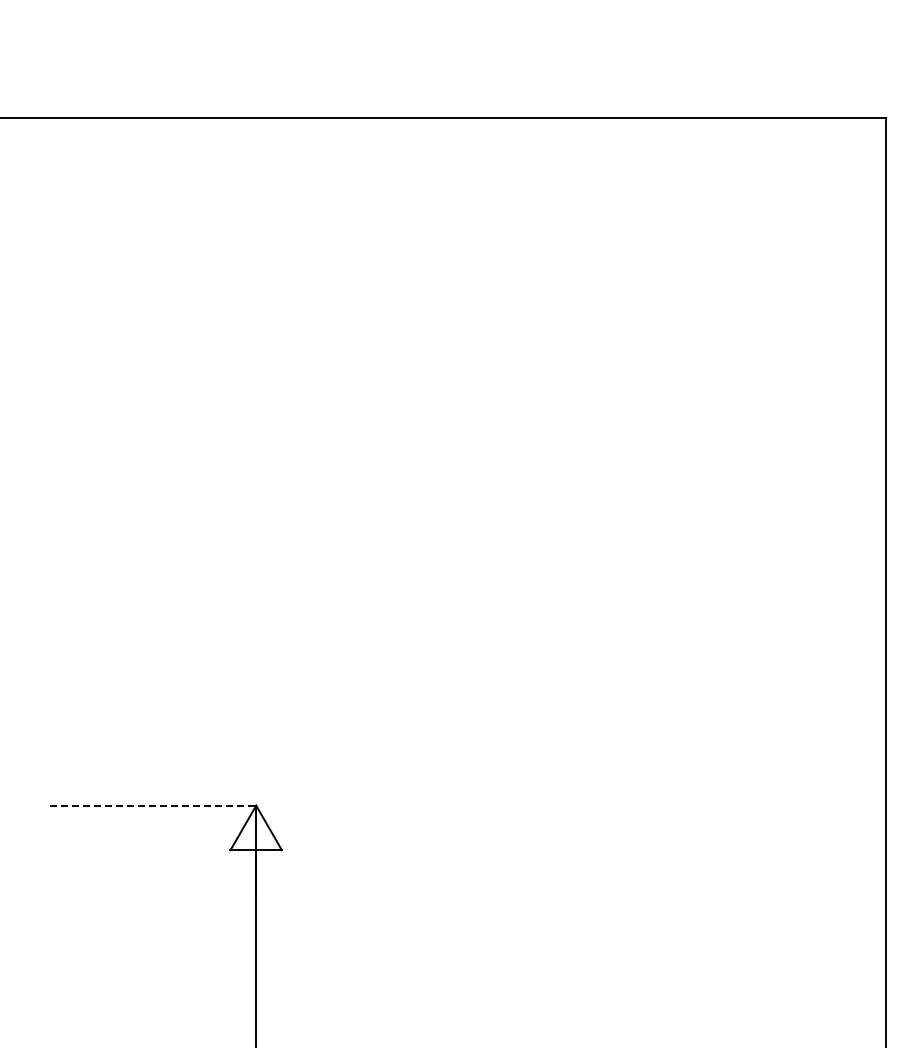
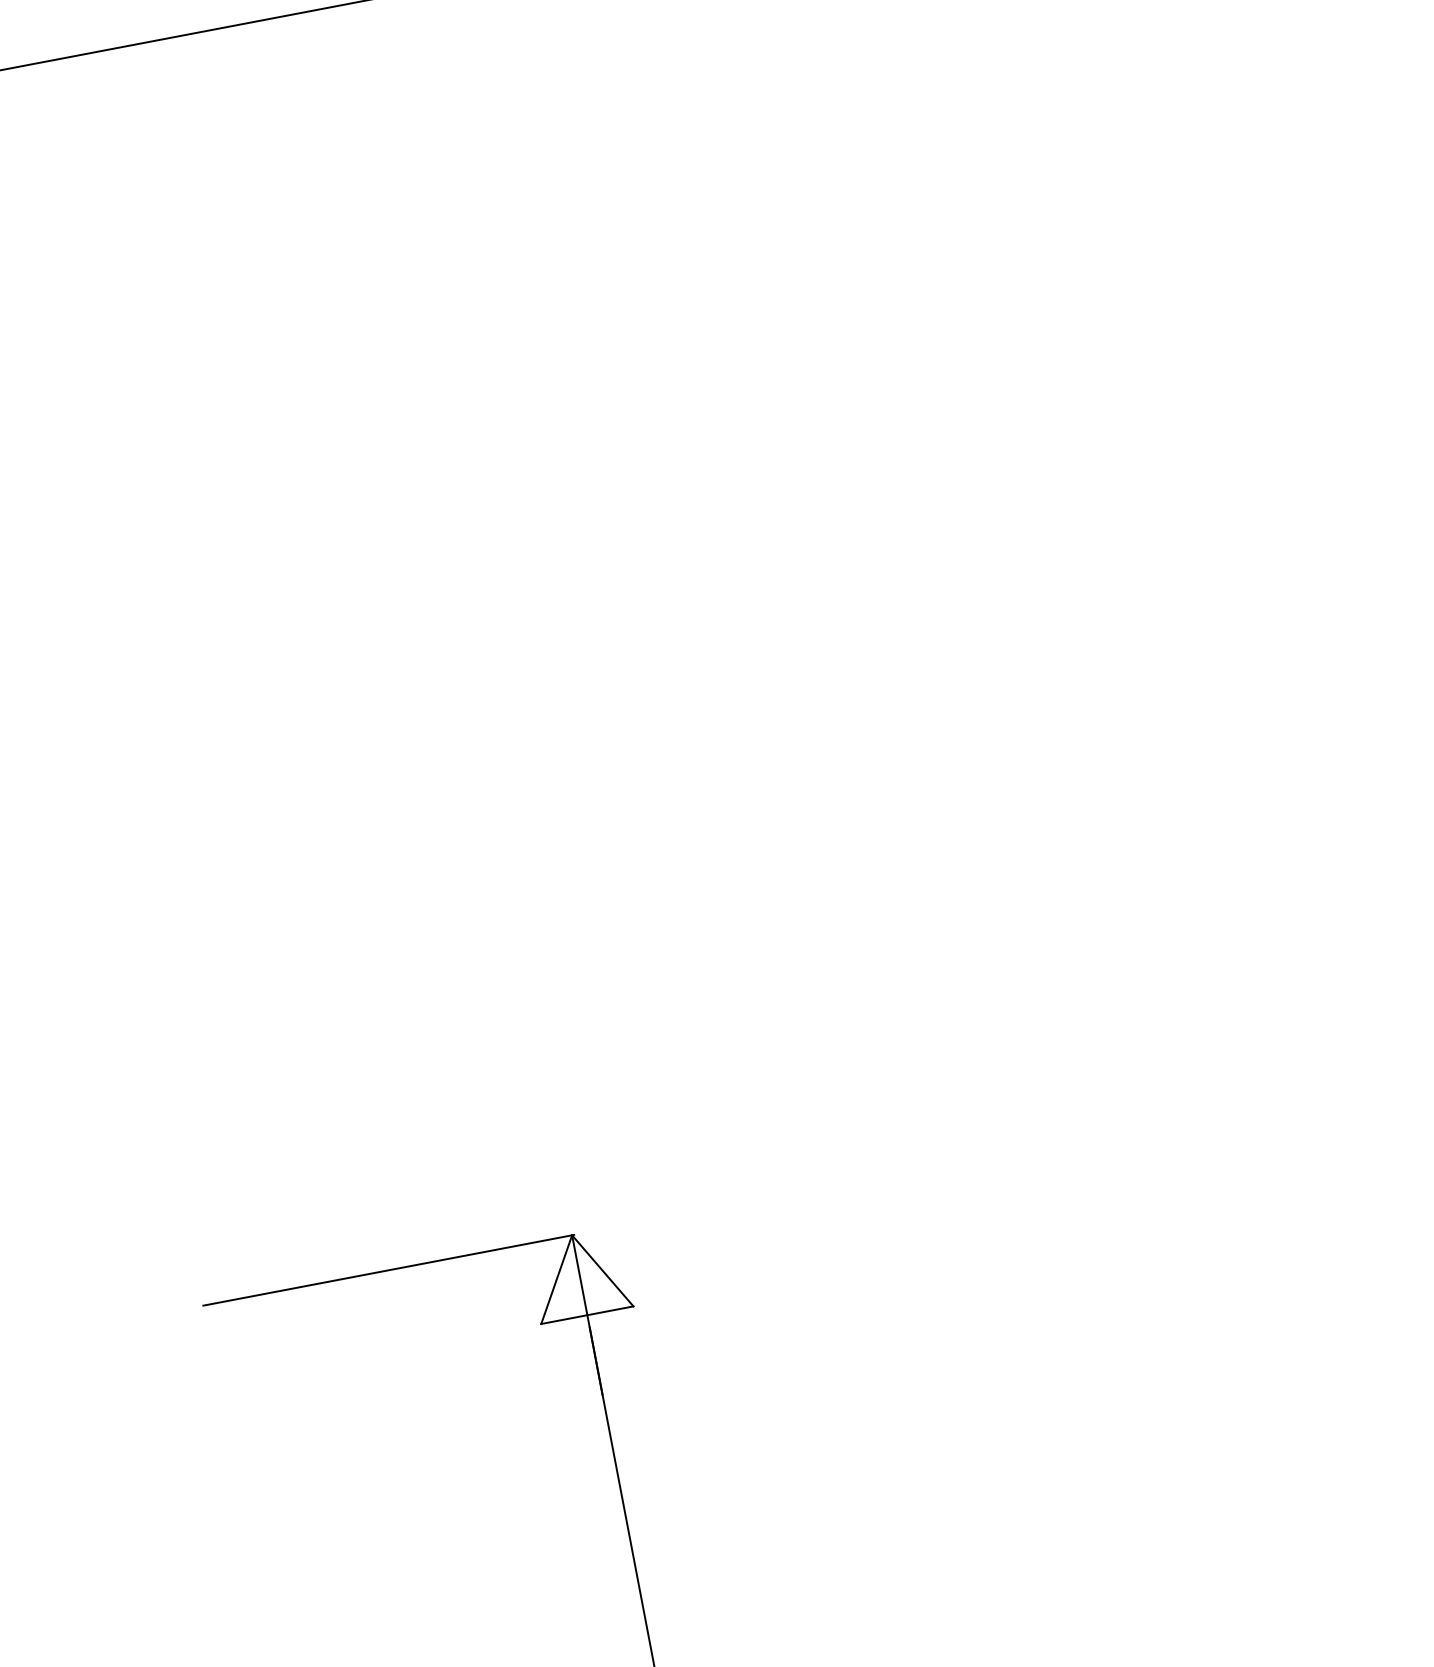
line: (153, 805) -> (388, 1270), dashed -> solid

